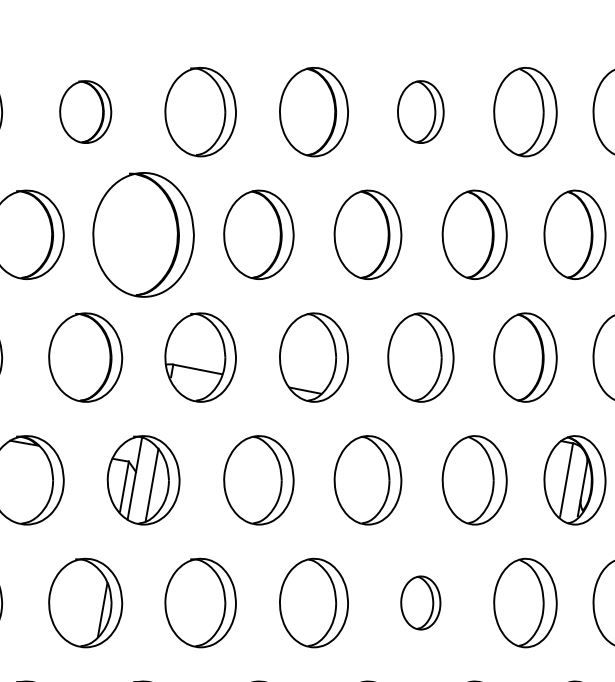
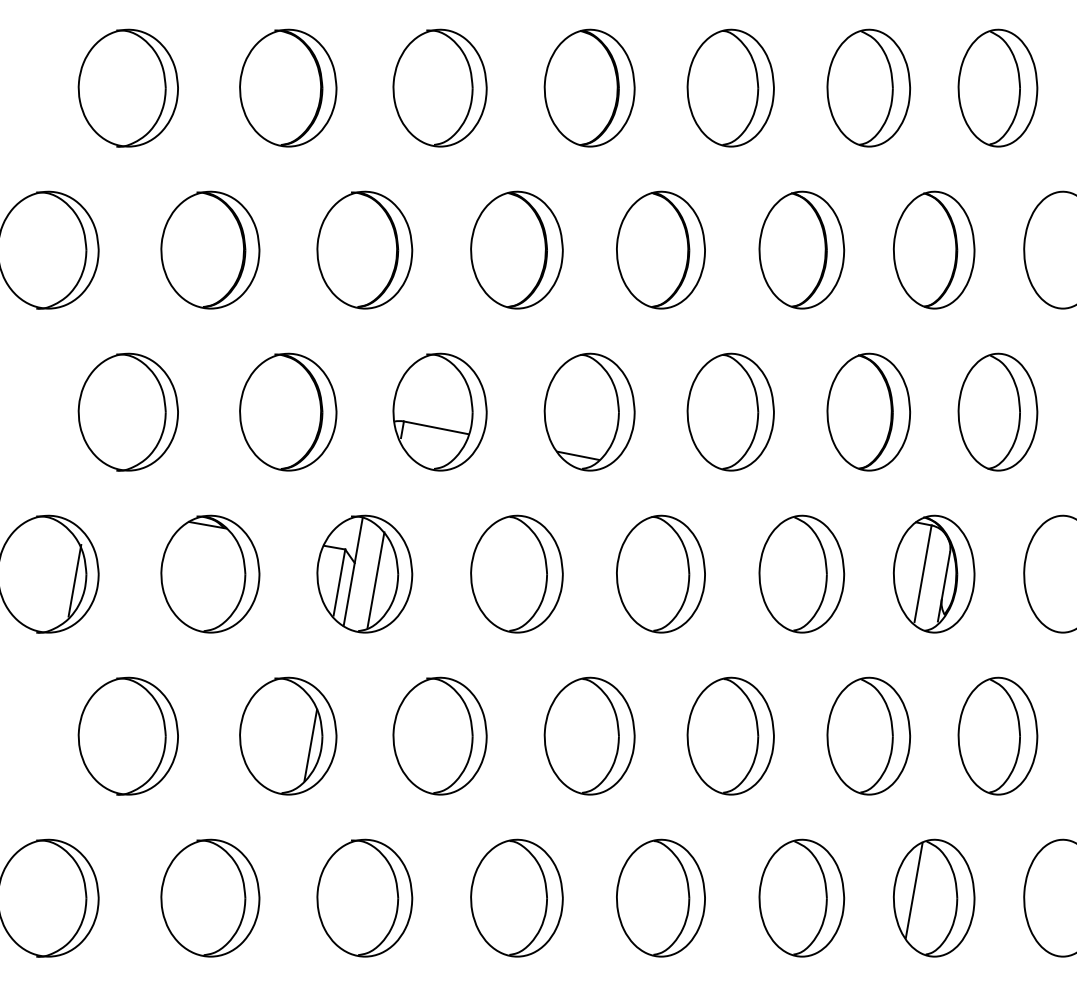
part: (85, 111) -> (288, 87), size x1.43
part: (420, 111) -> (730, 87), size x1.43
part: (143, 234) -> (364, 249), size x0.71
part: (420, 602) -> (730, 735), size x1.67

